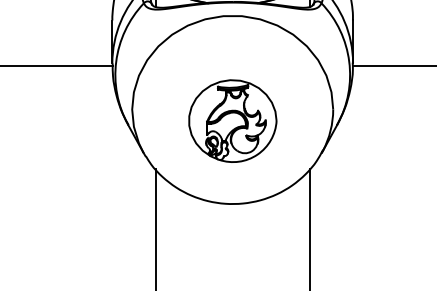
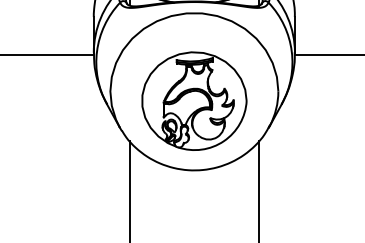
part: (232, 120) -> (194, 100), size x1.43

